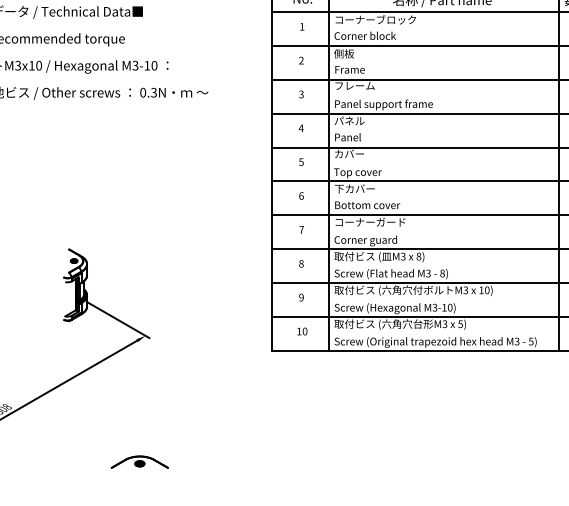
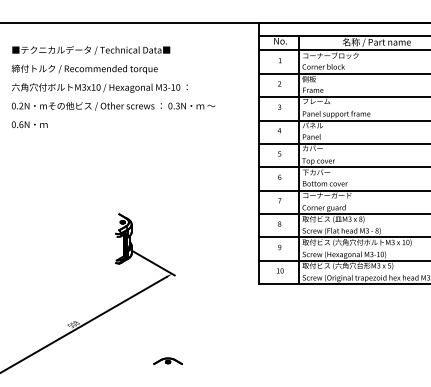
part: (138, 462) -> (167, 361), size x0.71

